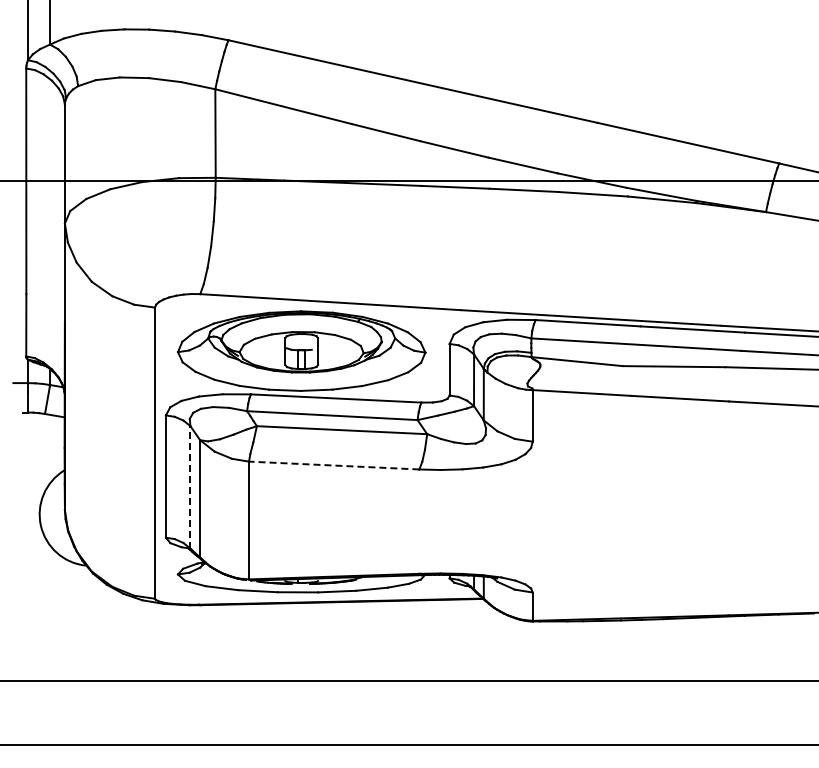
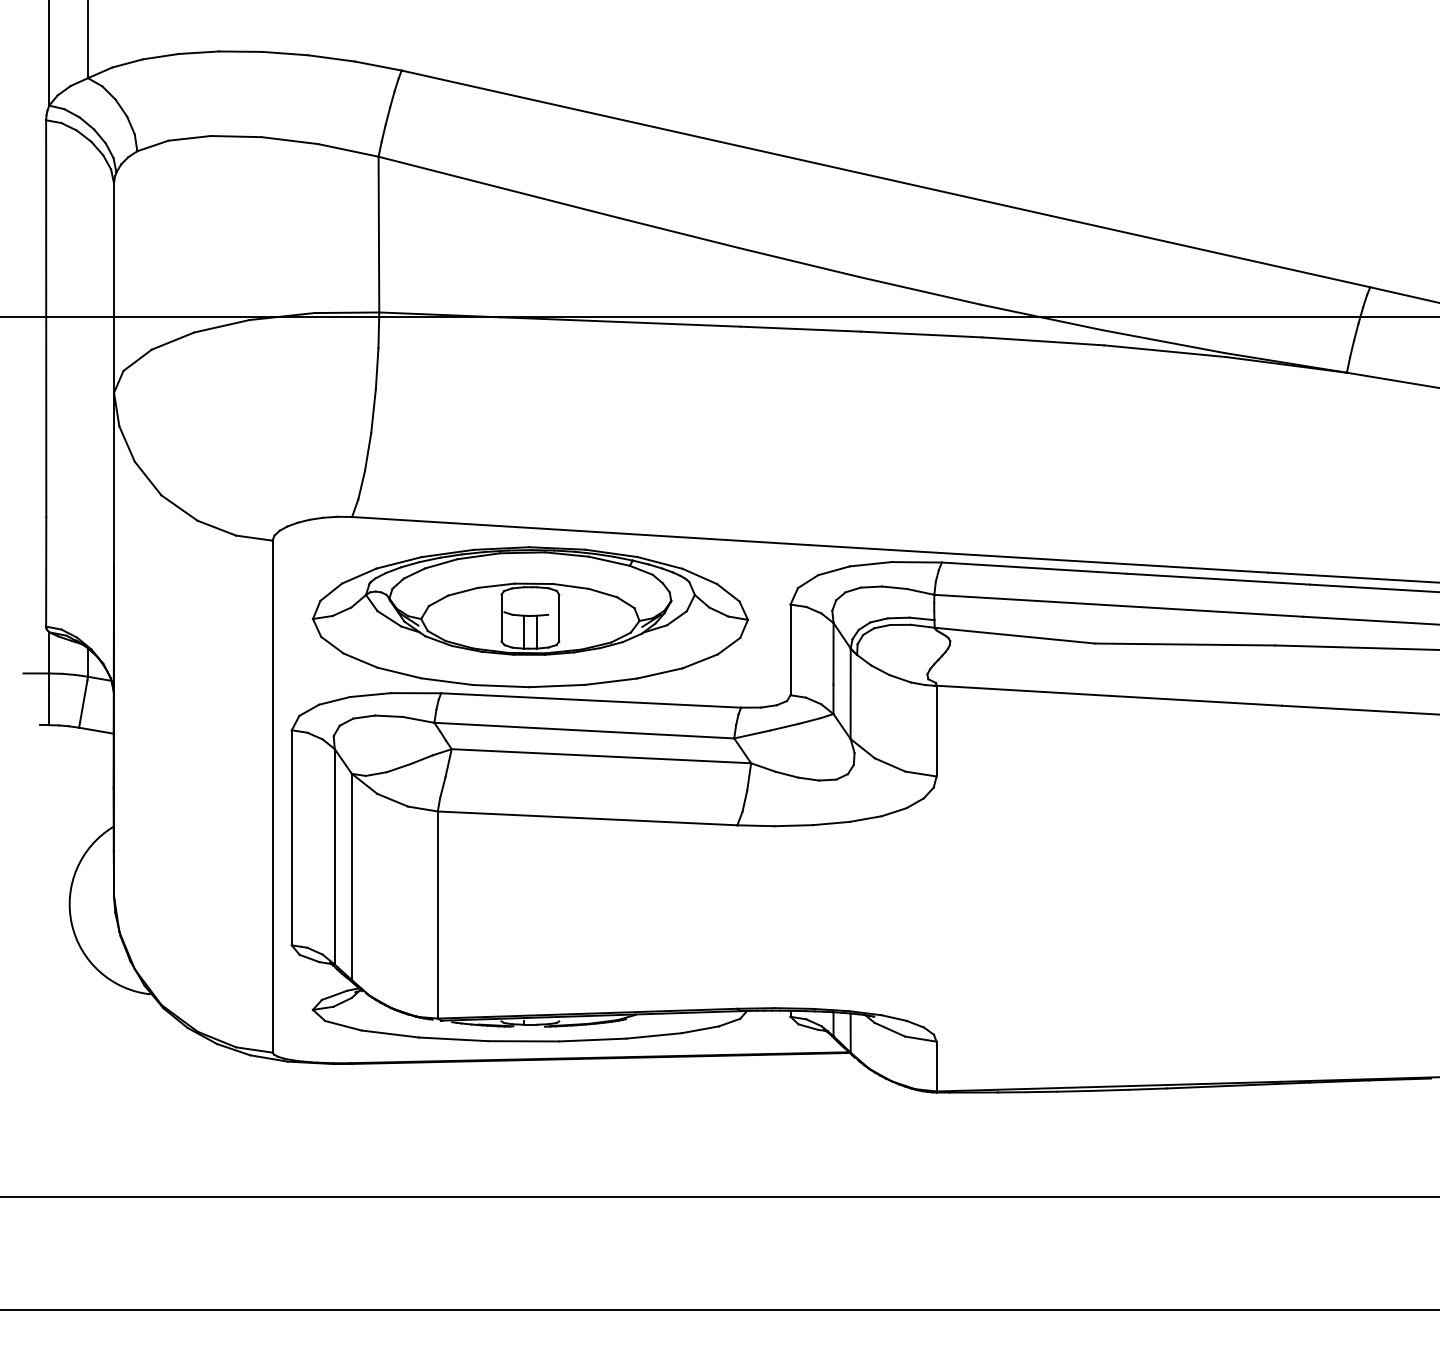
line: (333, 465) -> (586, 818), dashed -> solid
line: (190, 486) -> (334, 855), dashed -> solid

